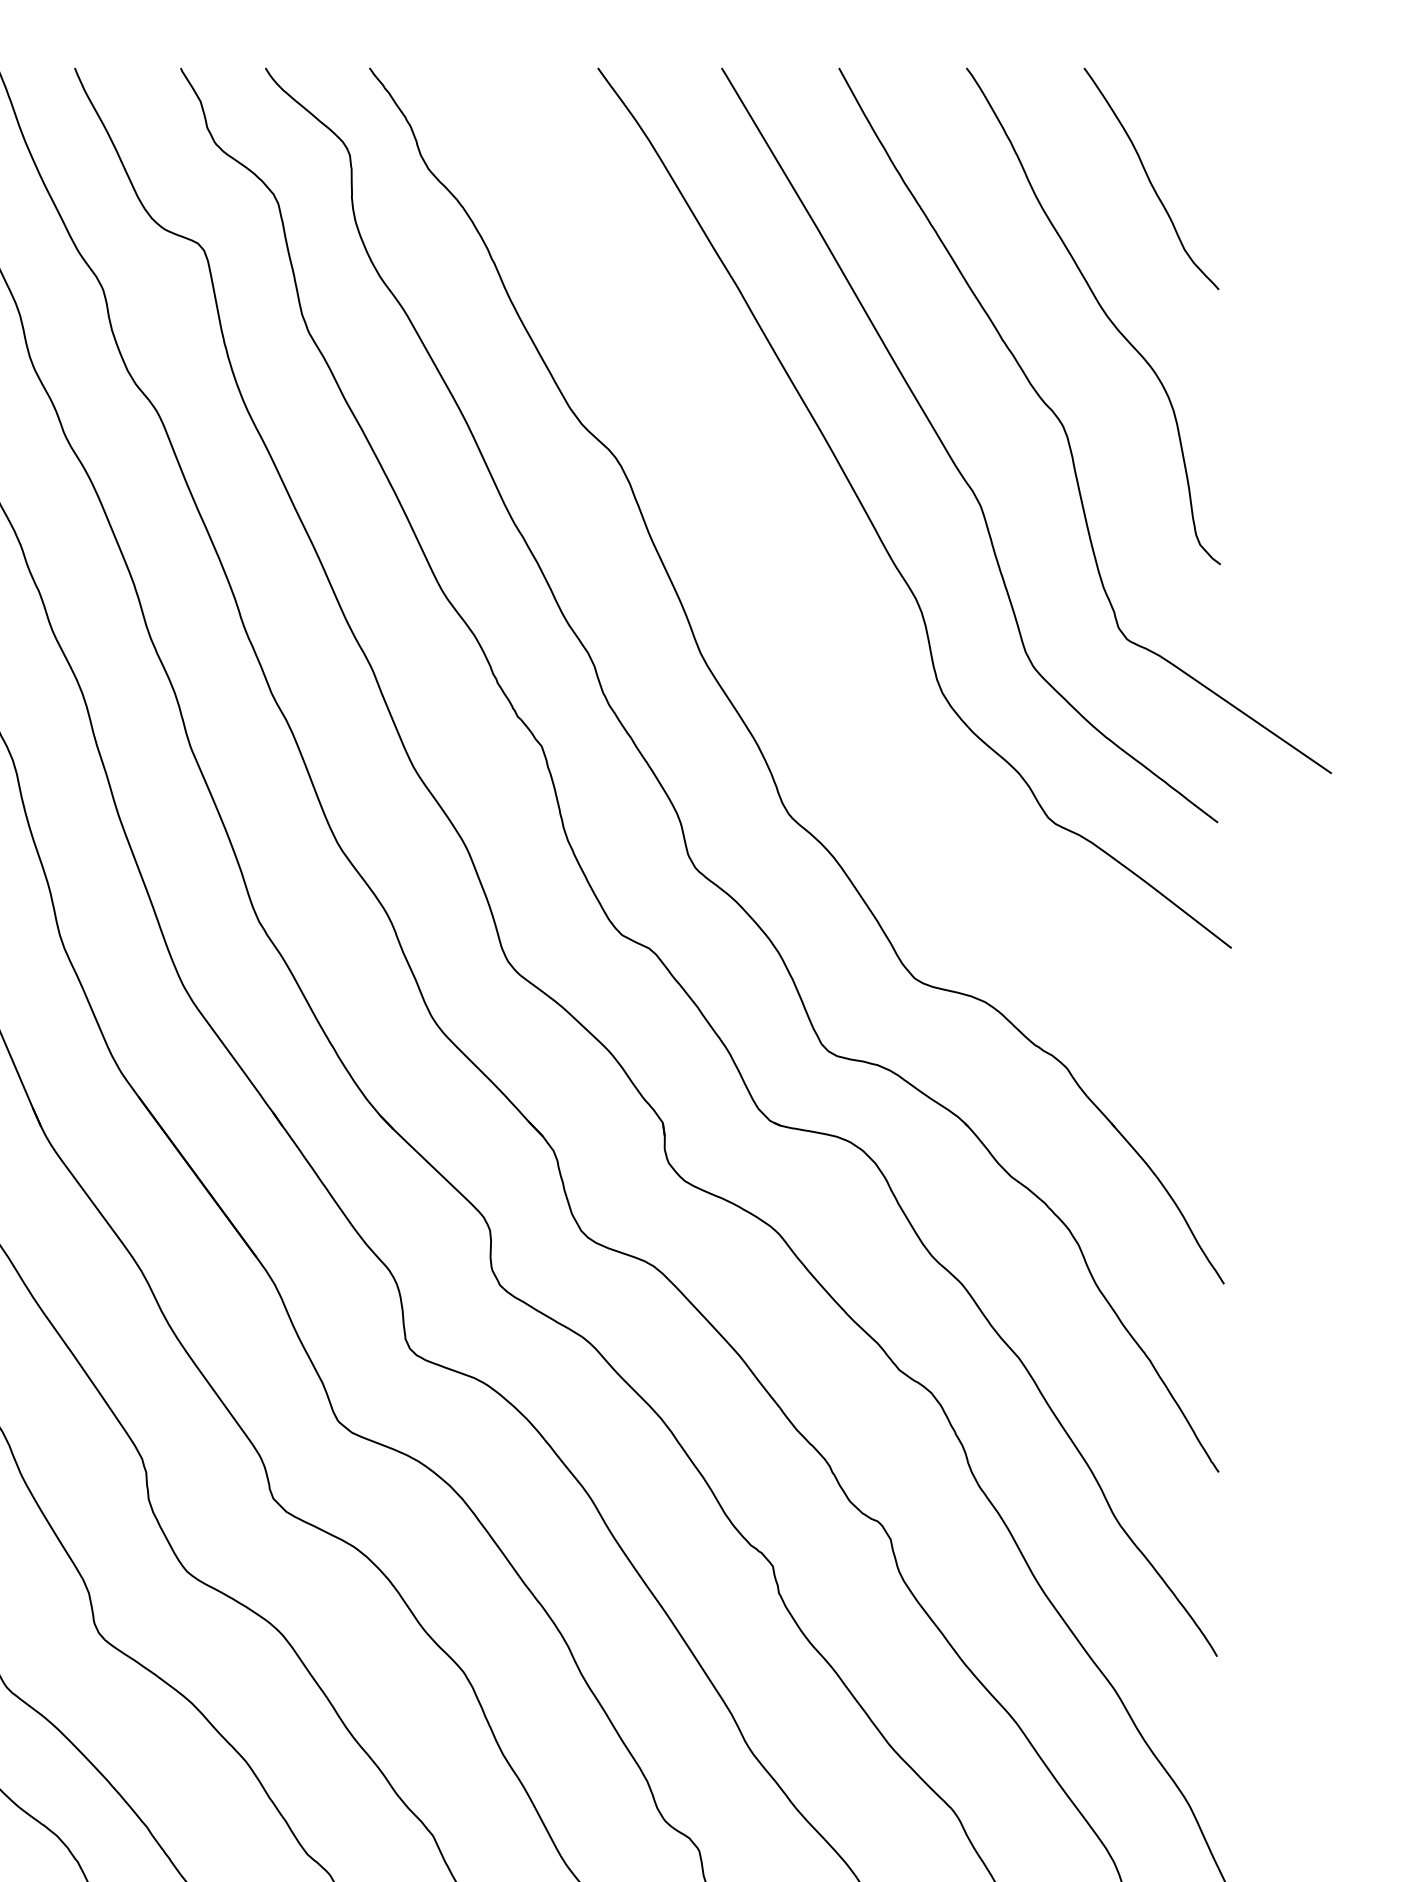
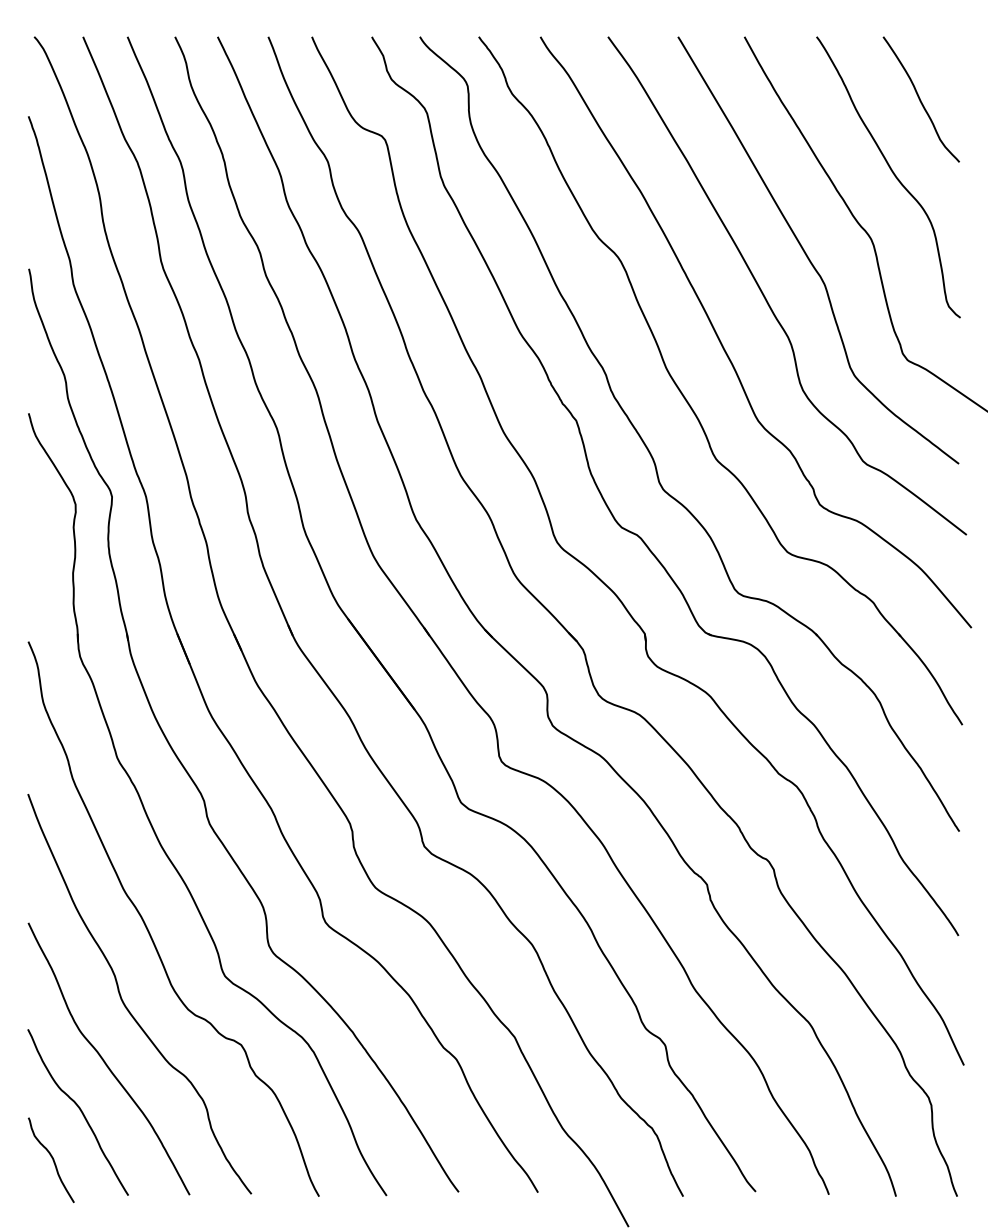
curve: (803, 616) -> (724, 347), added

